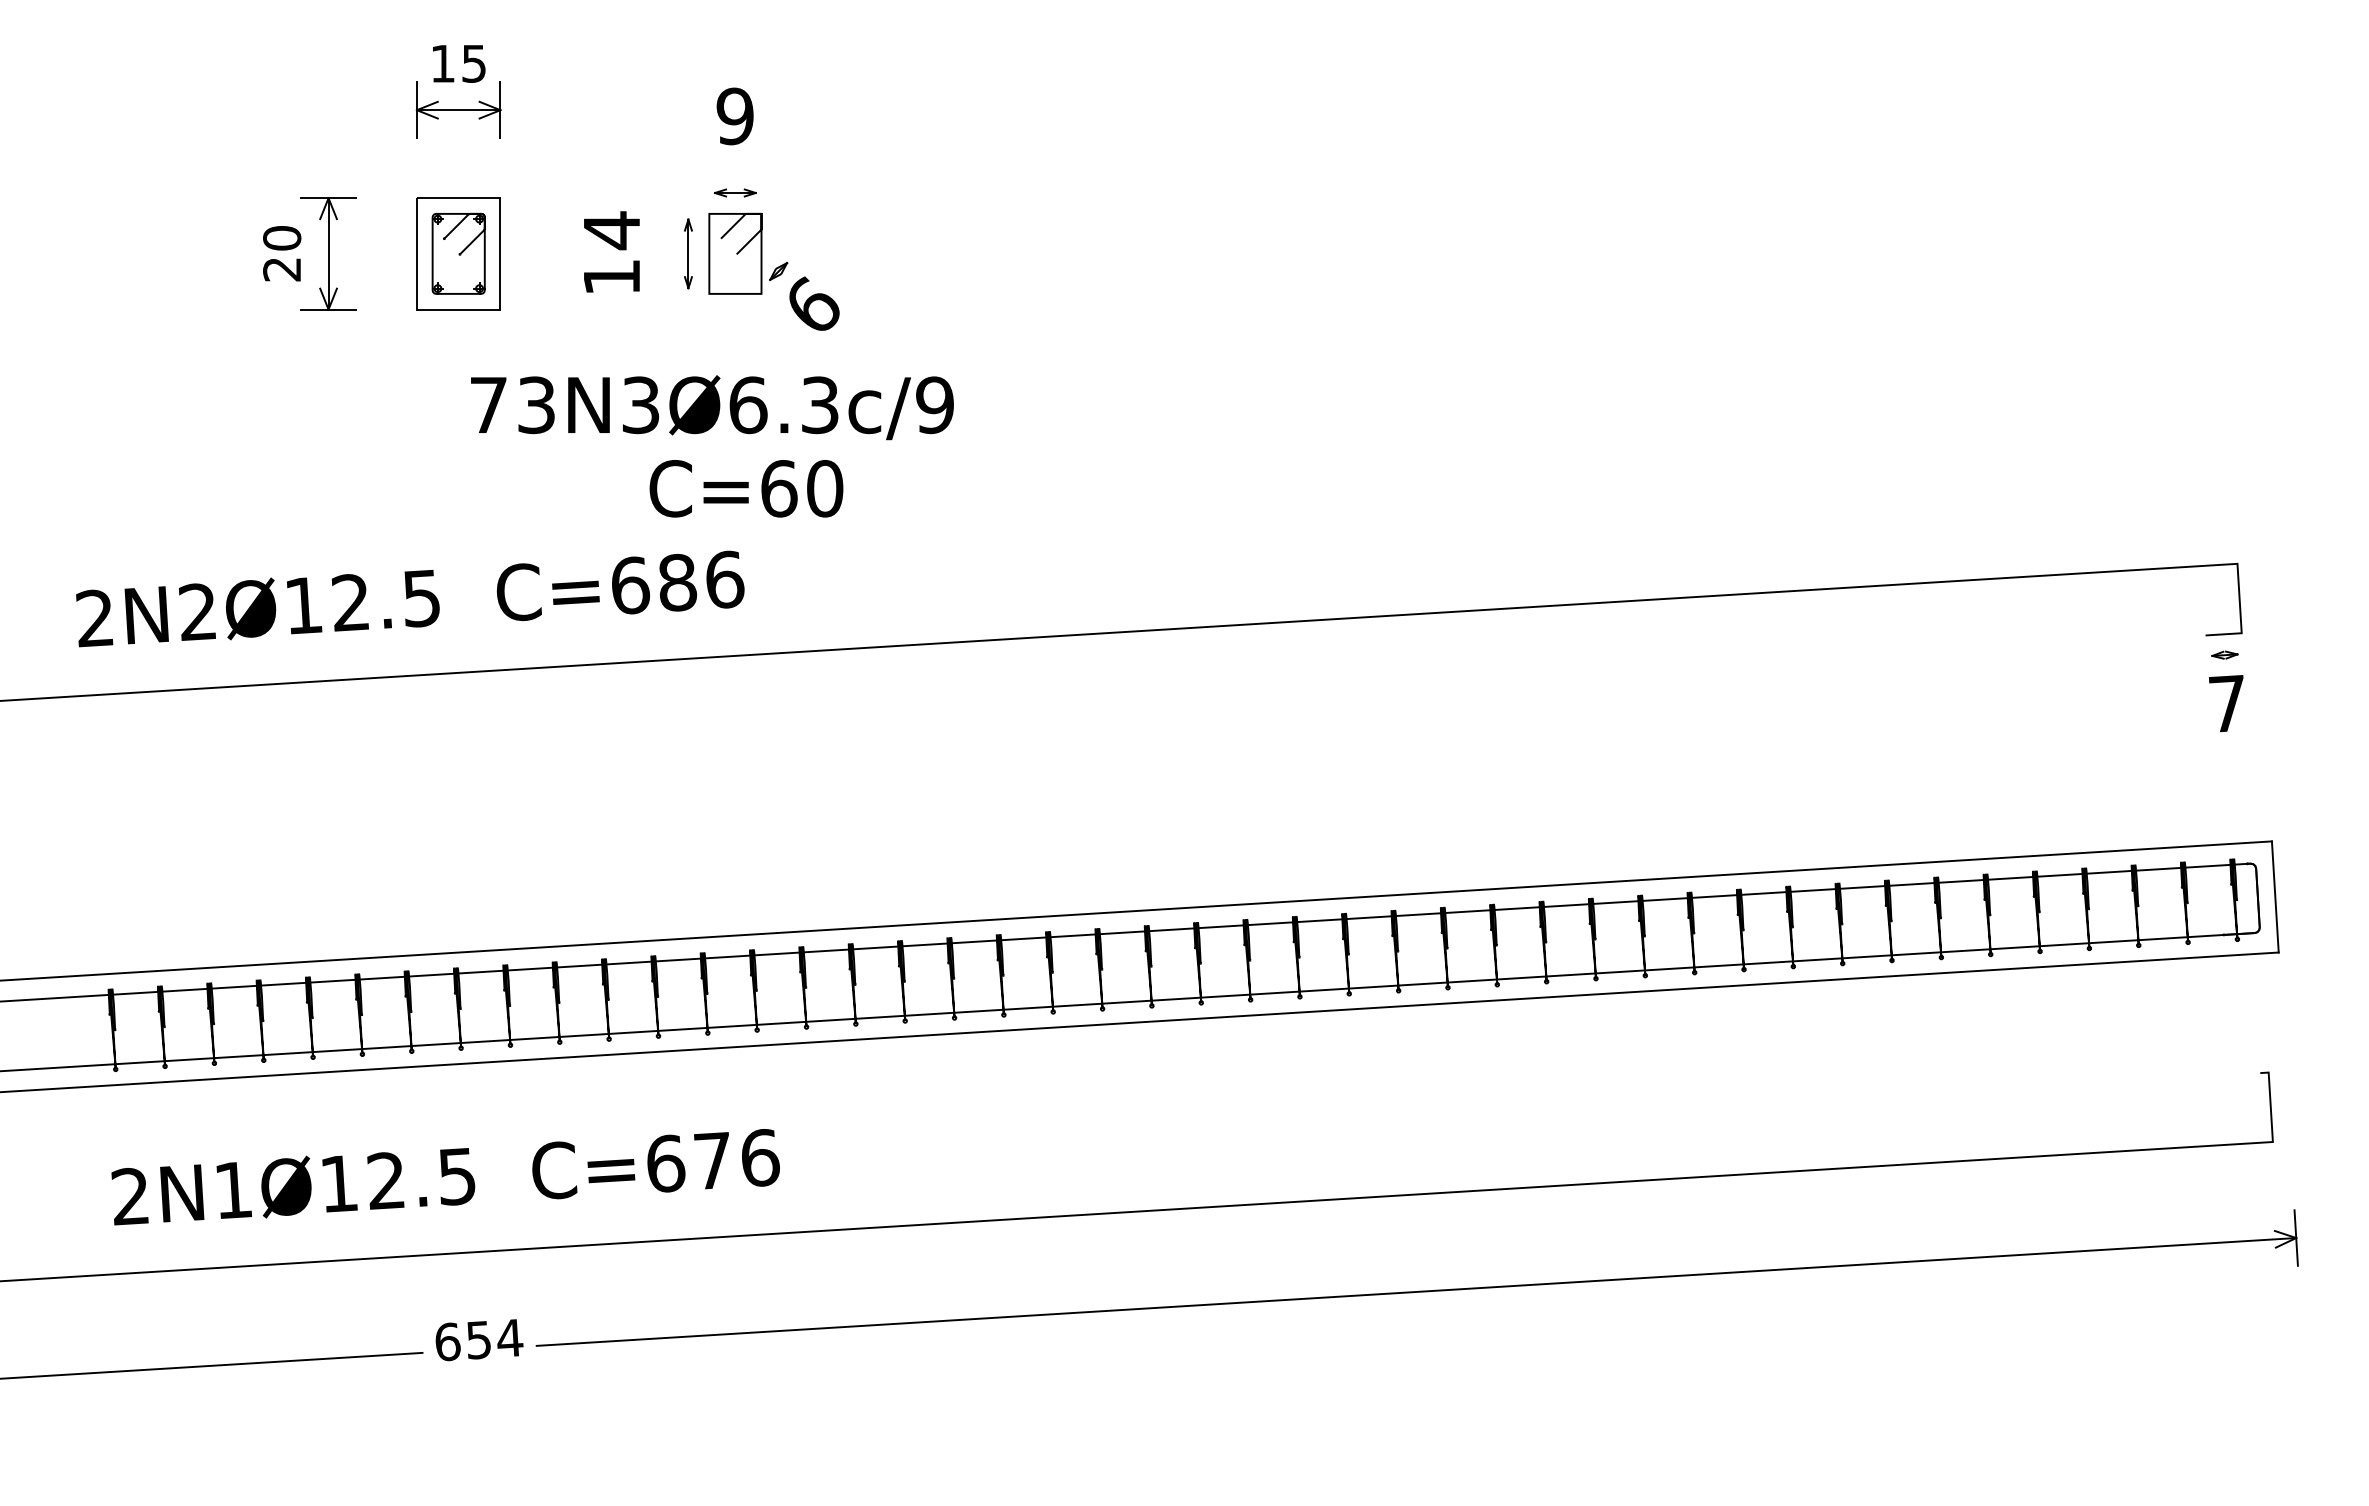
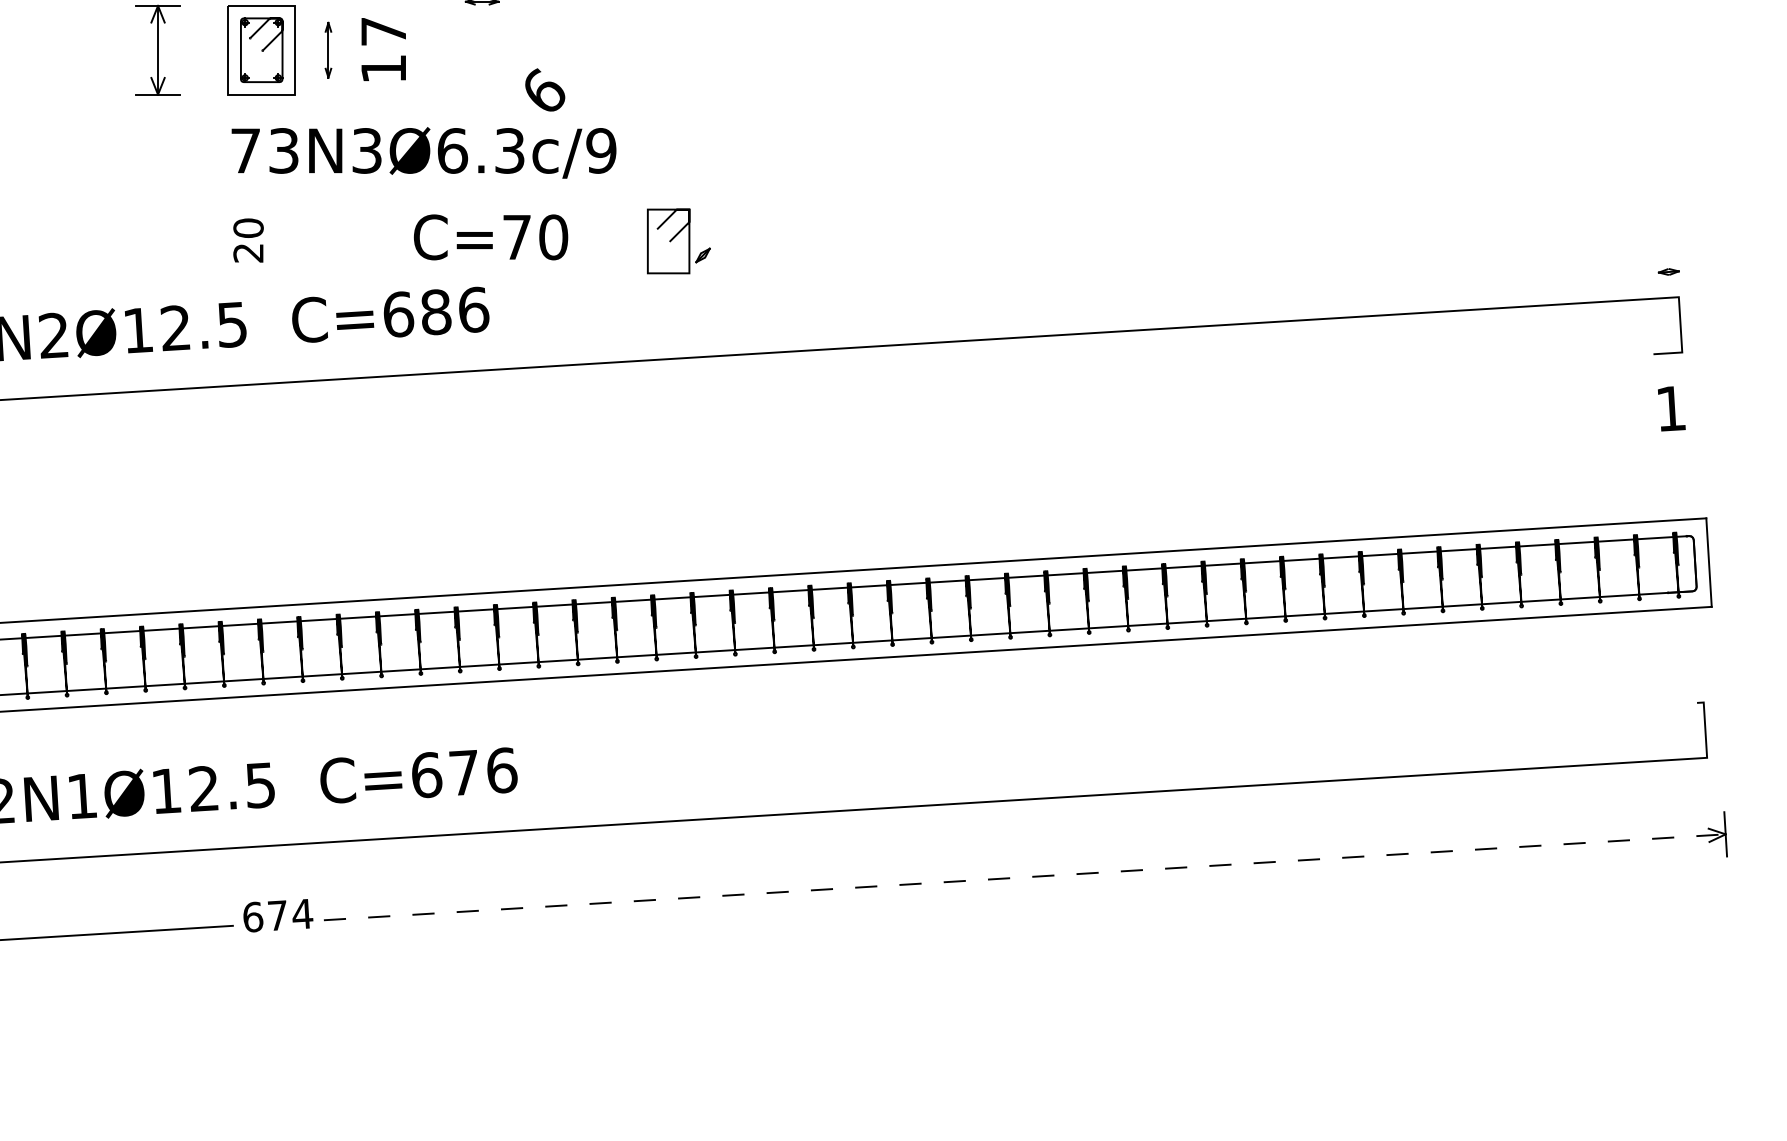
text: (611, 230) -> (383, 31), 14 -> 17
text: (282, 253) -> (248, 240), moved
part: (688, 253) -> (328, 49), moved
part: (748, 253) -> (679, 241), moved
text: (712, 407) -> (424, 152), moved
text: (779, 488) -> (517, 237), C=60 -> C=70
part: (2224, 654) -> (1668, 271), moved
text: (2227, 703) -> (1670, 408), 7 -> 1
line: (1416, 1291) -> (1024, 876), solid -> dashed
text: (478, 1340) -> (277, 915), 654 -> 674

